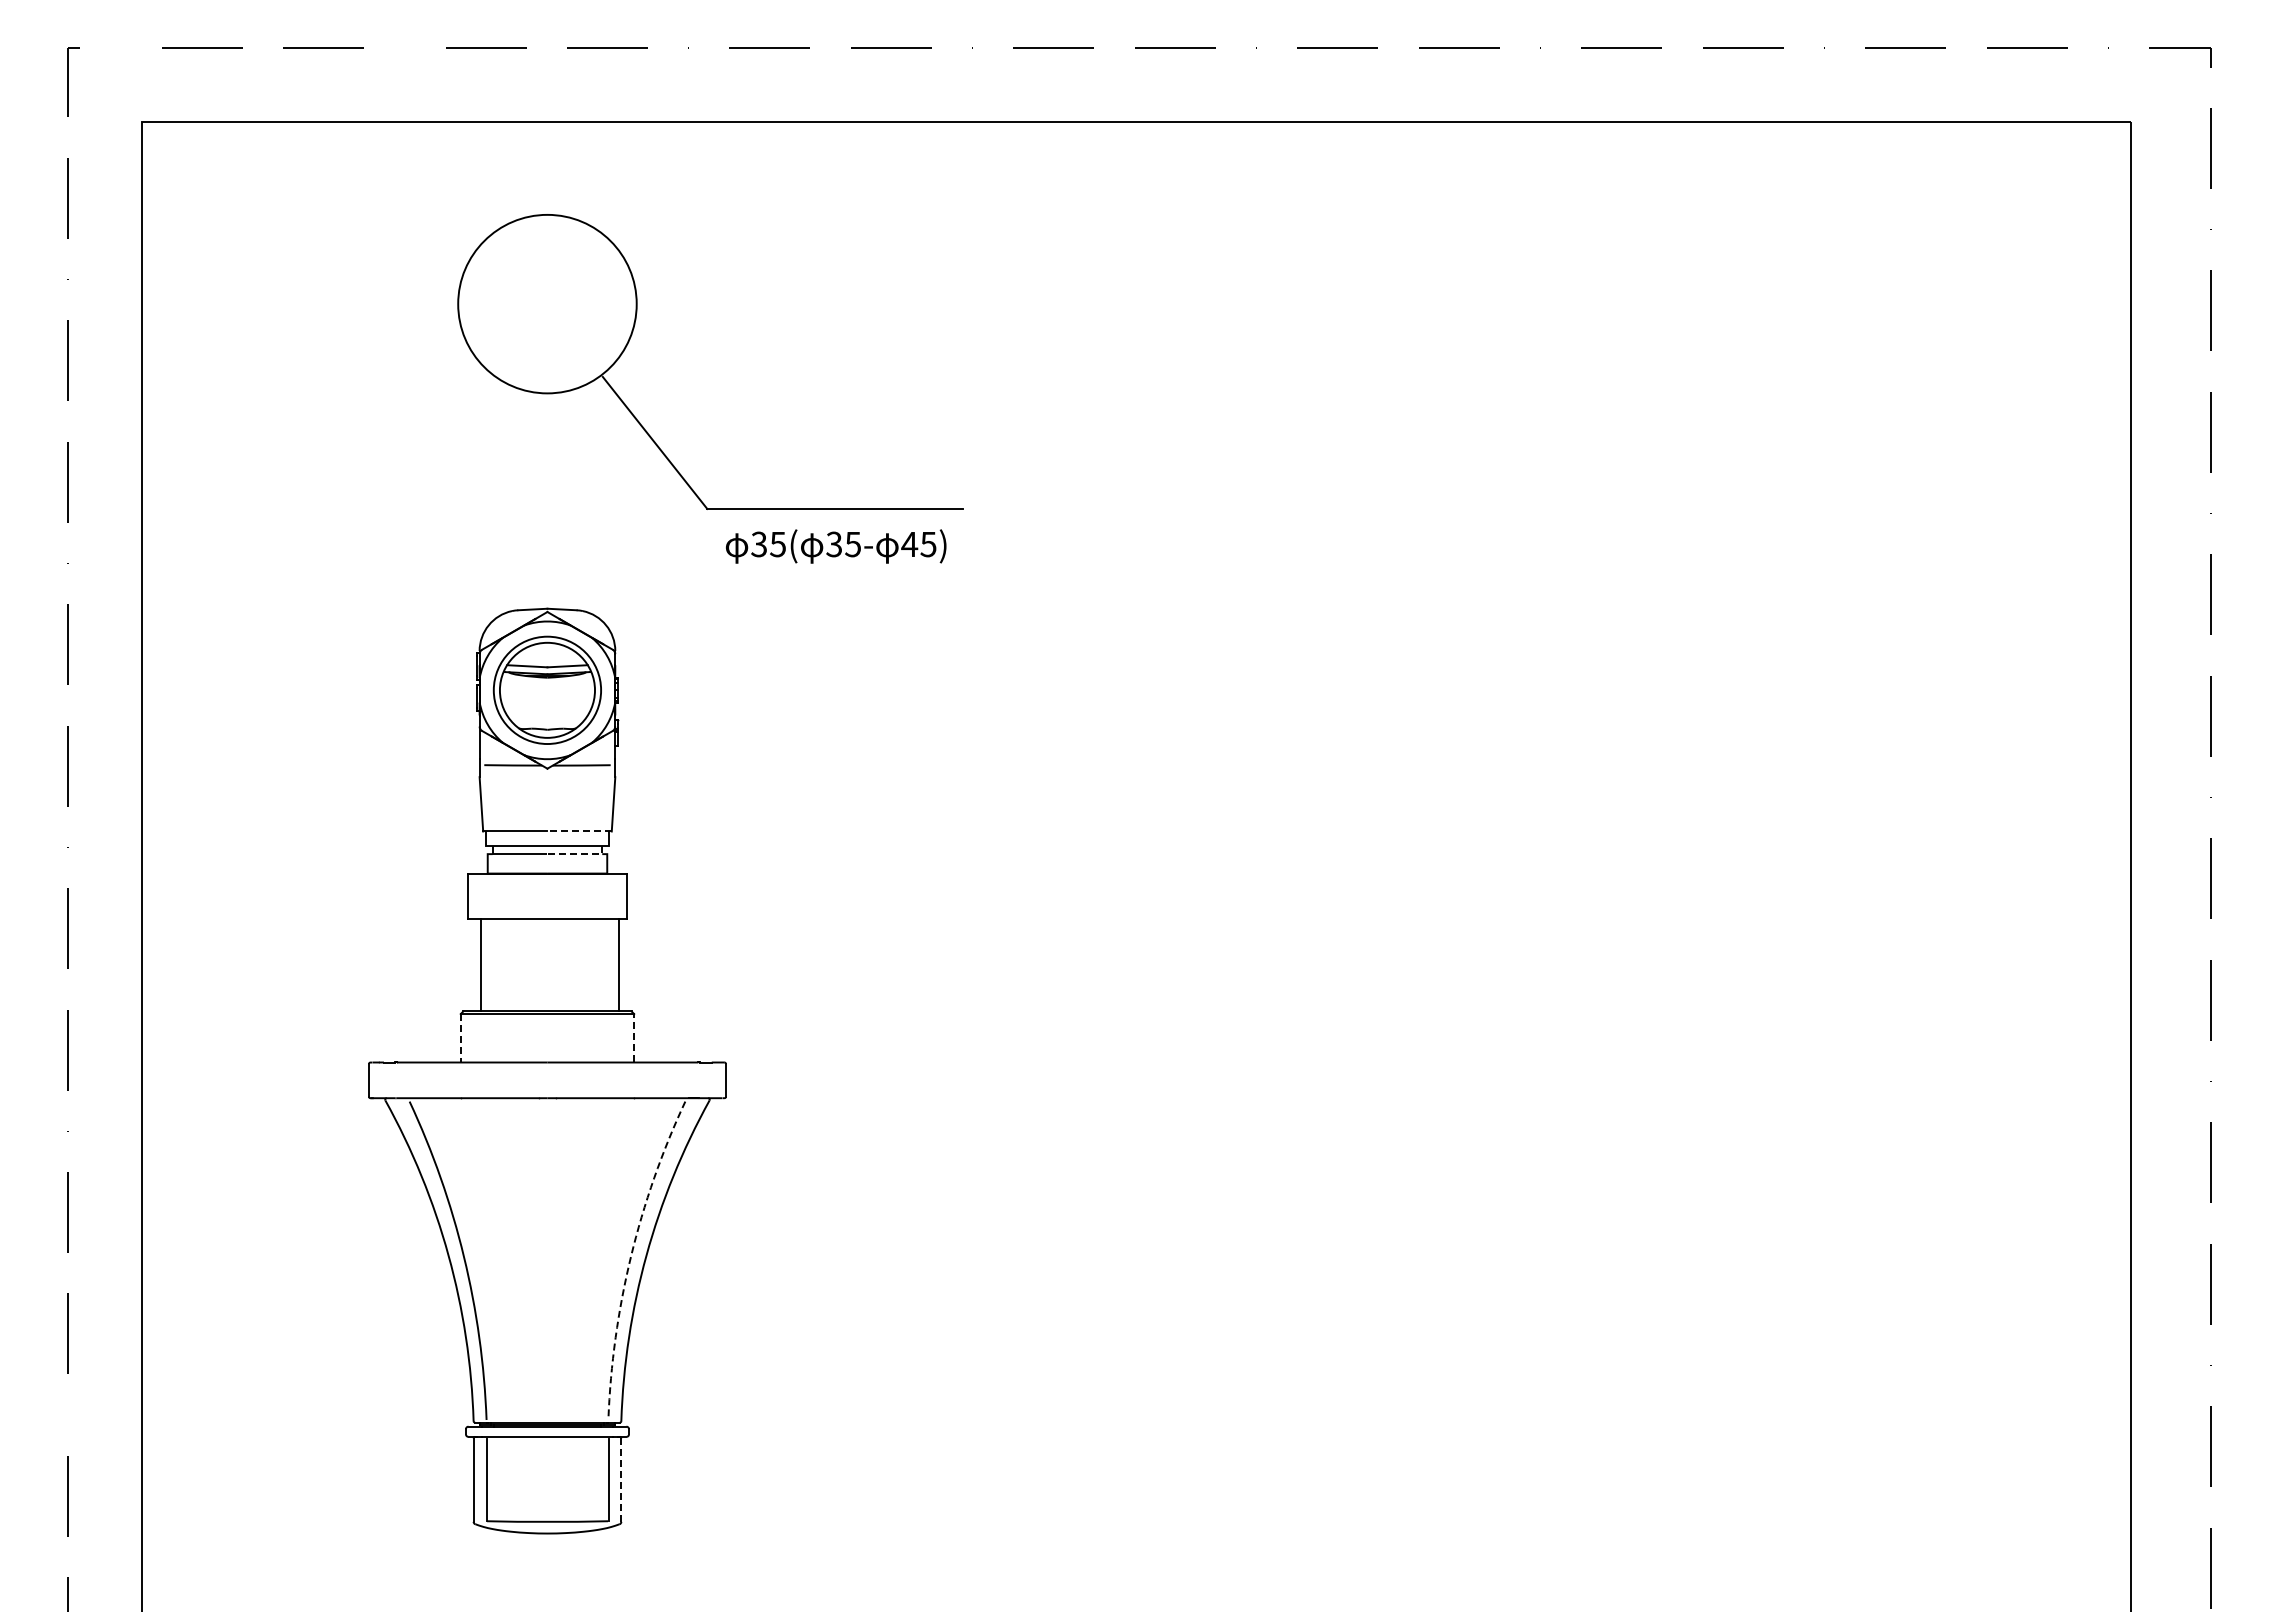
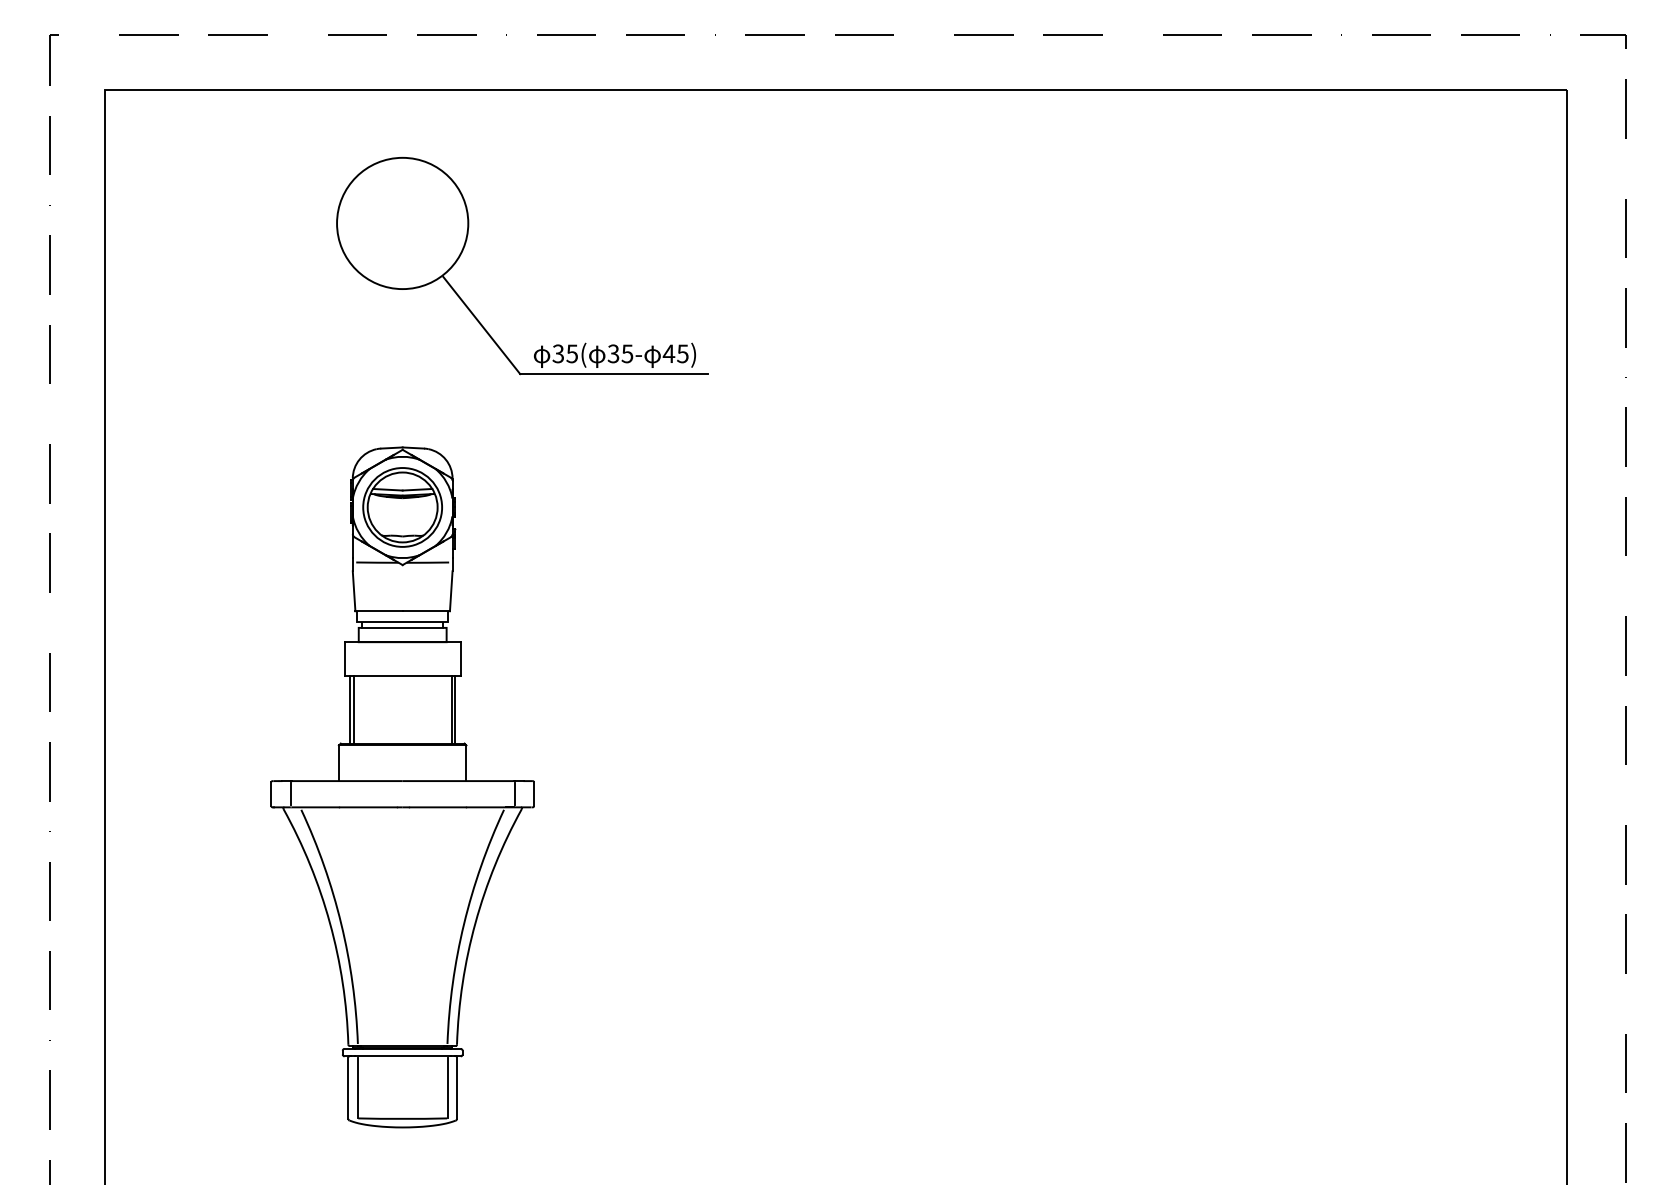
text: (836, 546) -> (615, 355), moved
line: (579, 831) -> (426, 611), dashed -> solid
line: (579, 854) -> (426, 628), dashed -> solid
line: (476, 965) -> (350, 709), added
line: (614, 965) -> (451, 709), added
line: (634, 1037) -> (466, 762), dashed -> solid
line: (460, 1038) -> (338, 763), dashed -> solid
line: (395, 1080) -> (290, 794), added
line: (699, 1080) -> (514, 794), added
arc: (630, 1256) -> (463, 923), dashed -> solid
line: (621, 1480) -> (457, 1088), dashed -> solid

